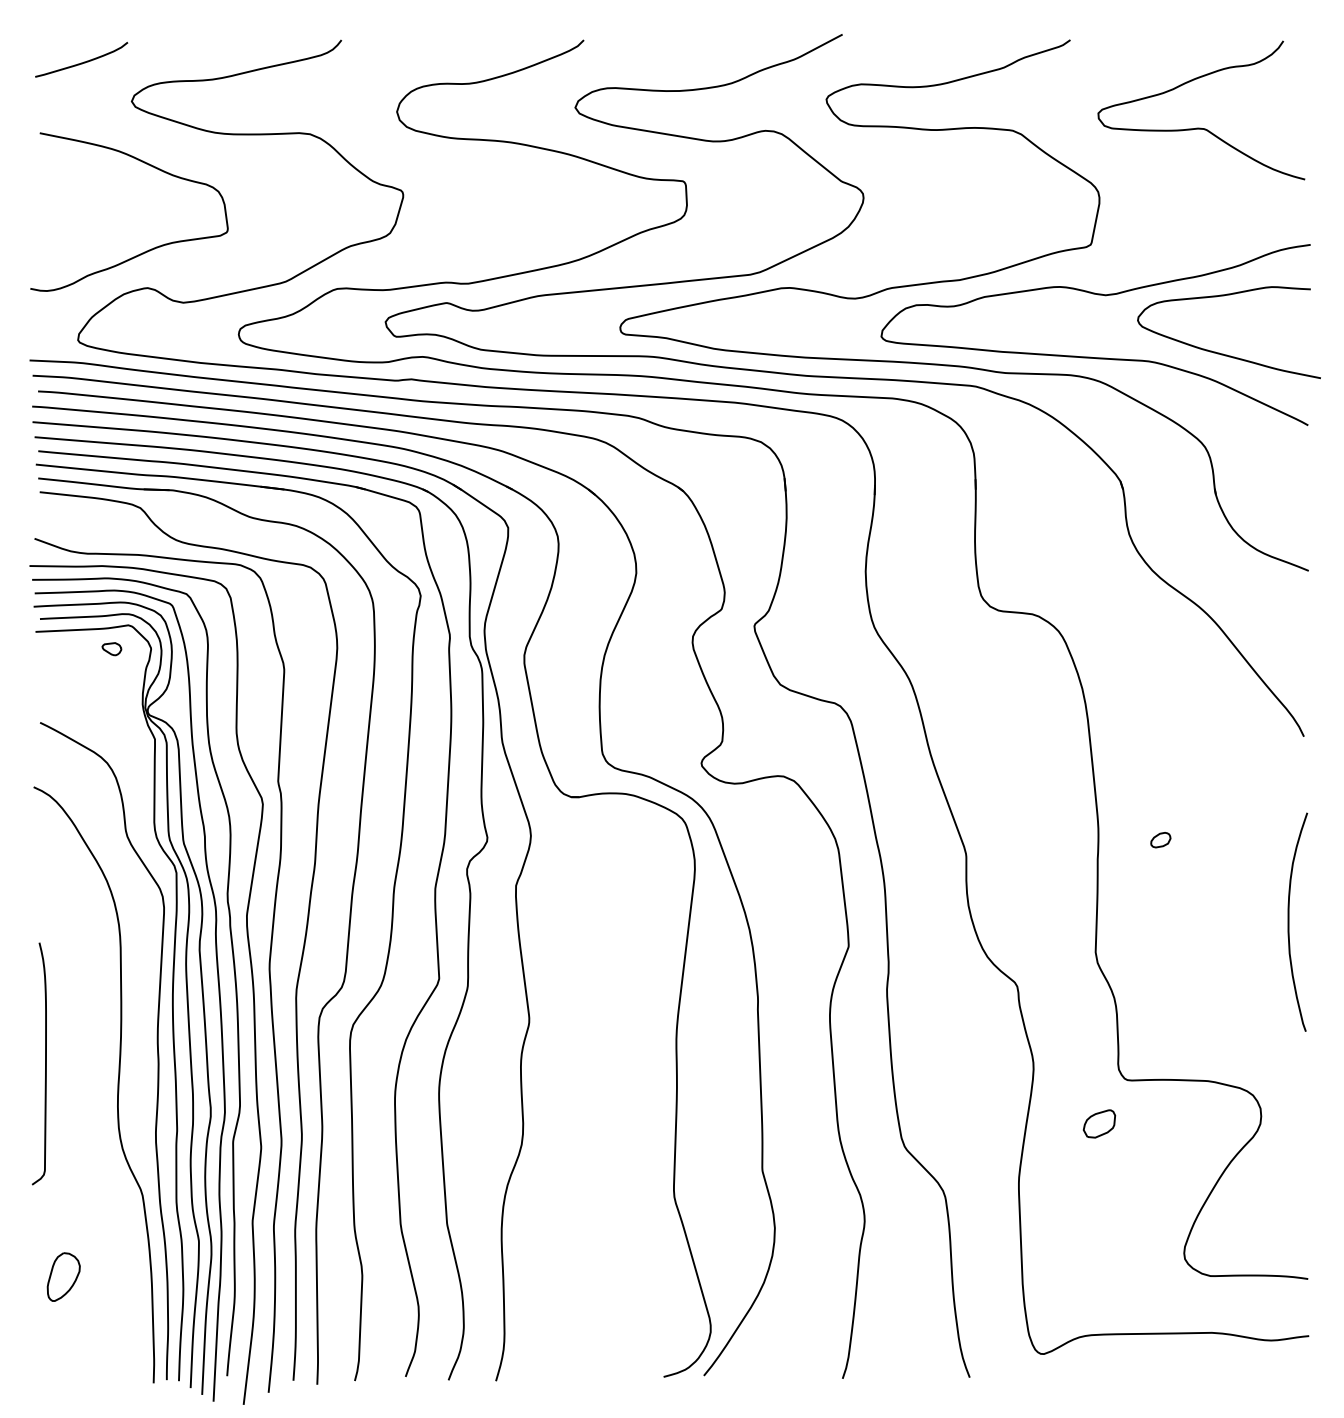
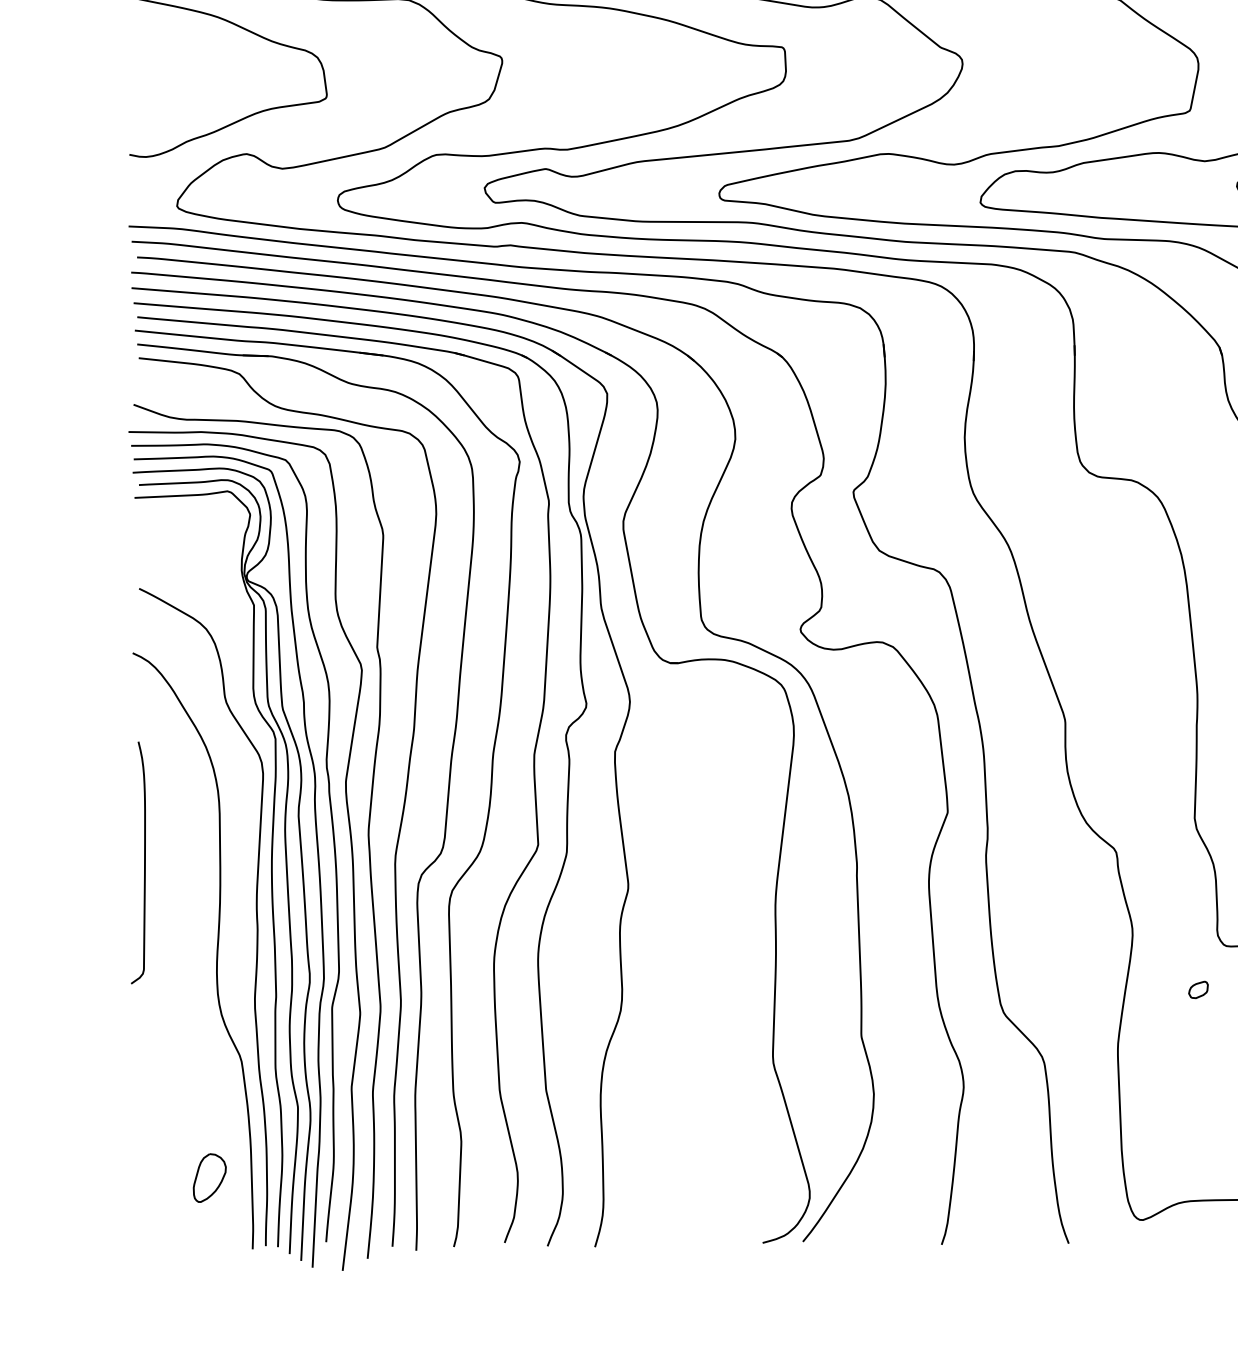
part: (111, 649) -> (210, 515), removed
curve: (45, 1063) -> (144, 862), moved
part: (1099, 1123) -> (1198, 989), size x0.6
part: (63, 1276) -> (209, 1177), moved

